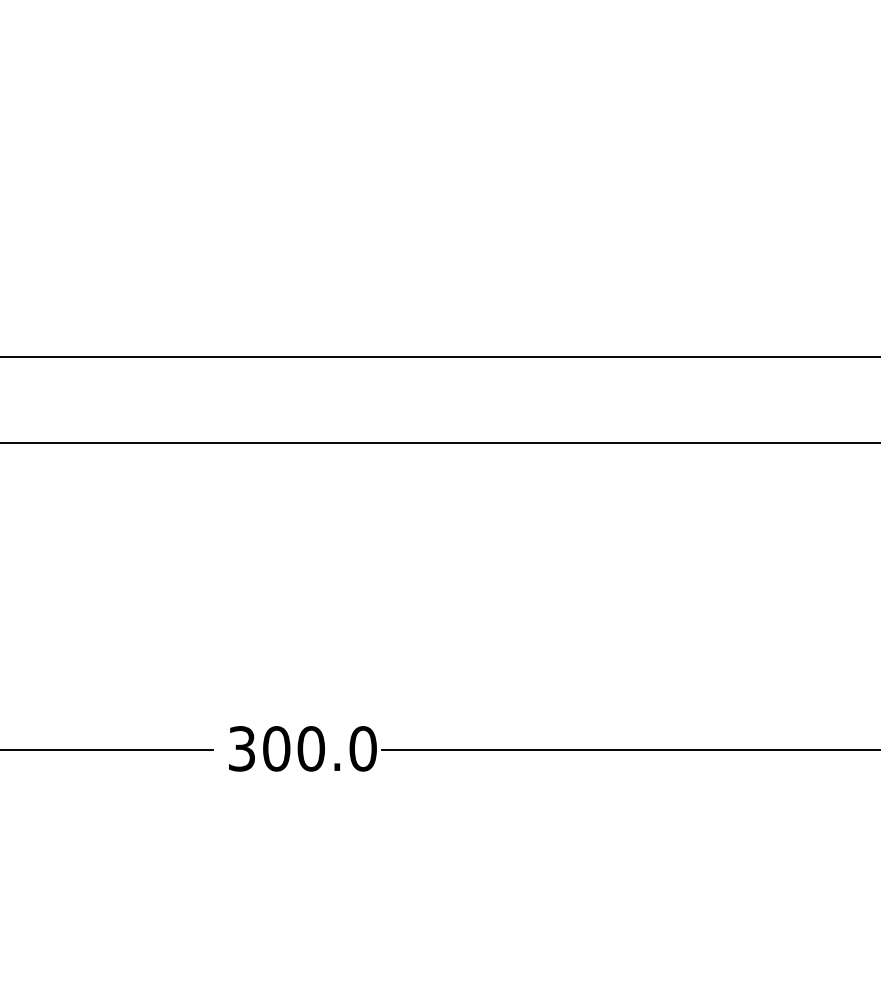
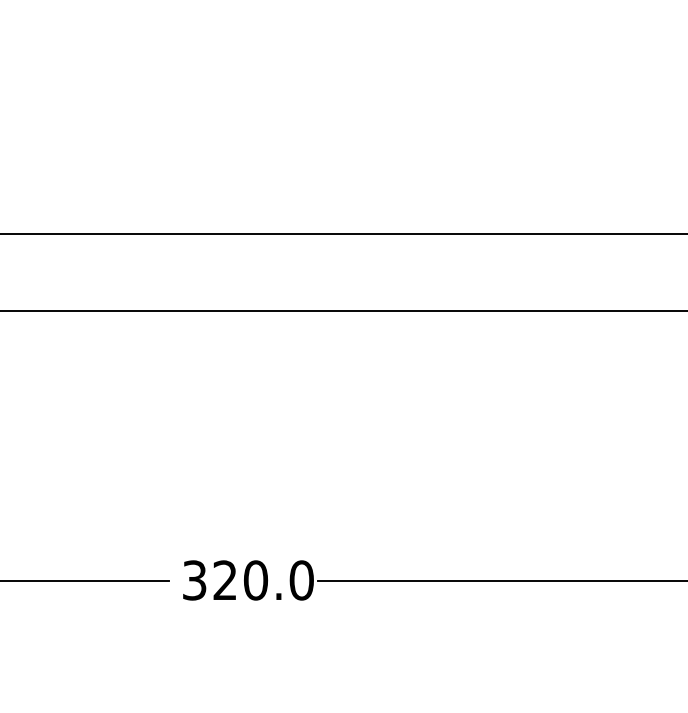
text: (276, 748) -> (225, 580), 300.0 -> 320.0

